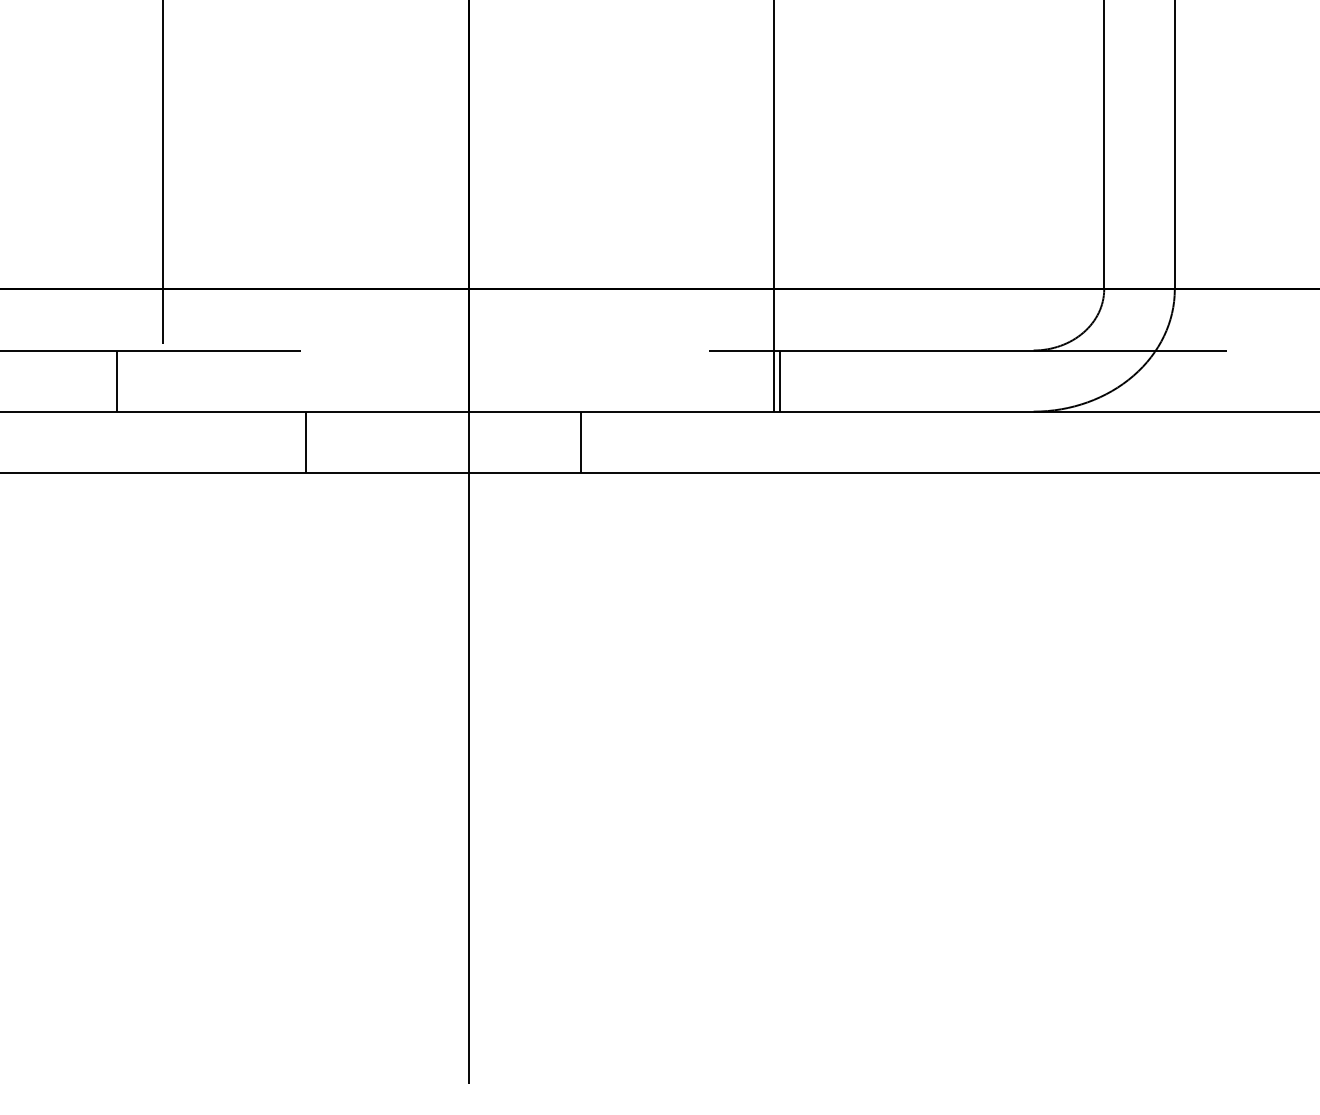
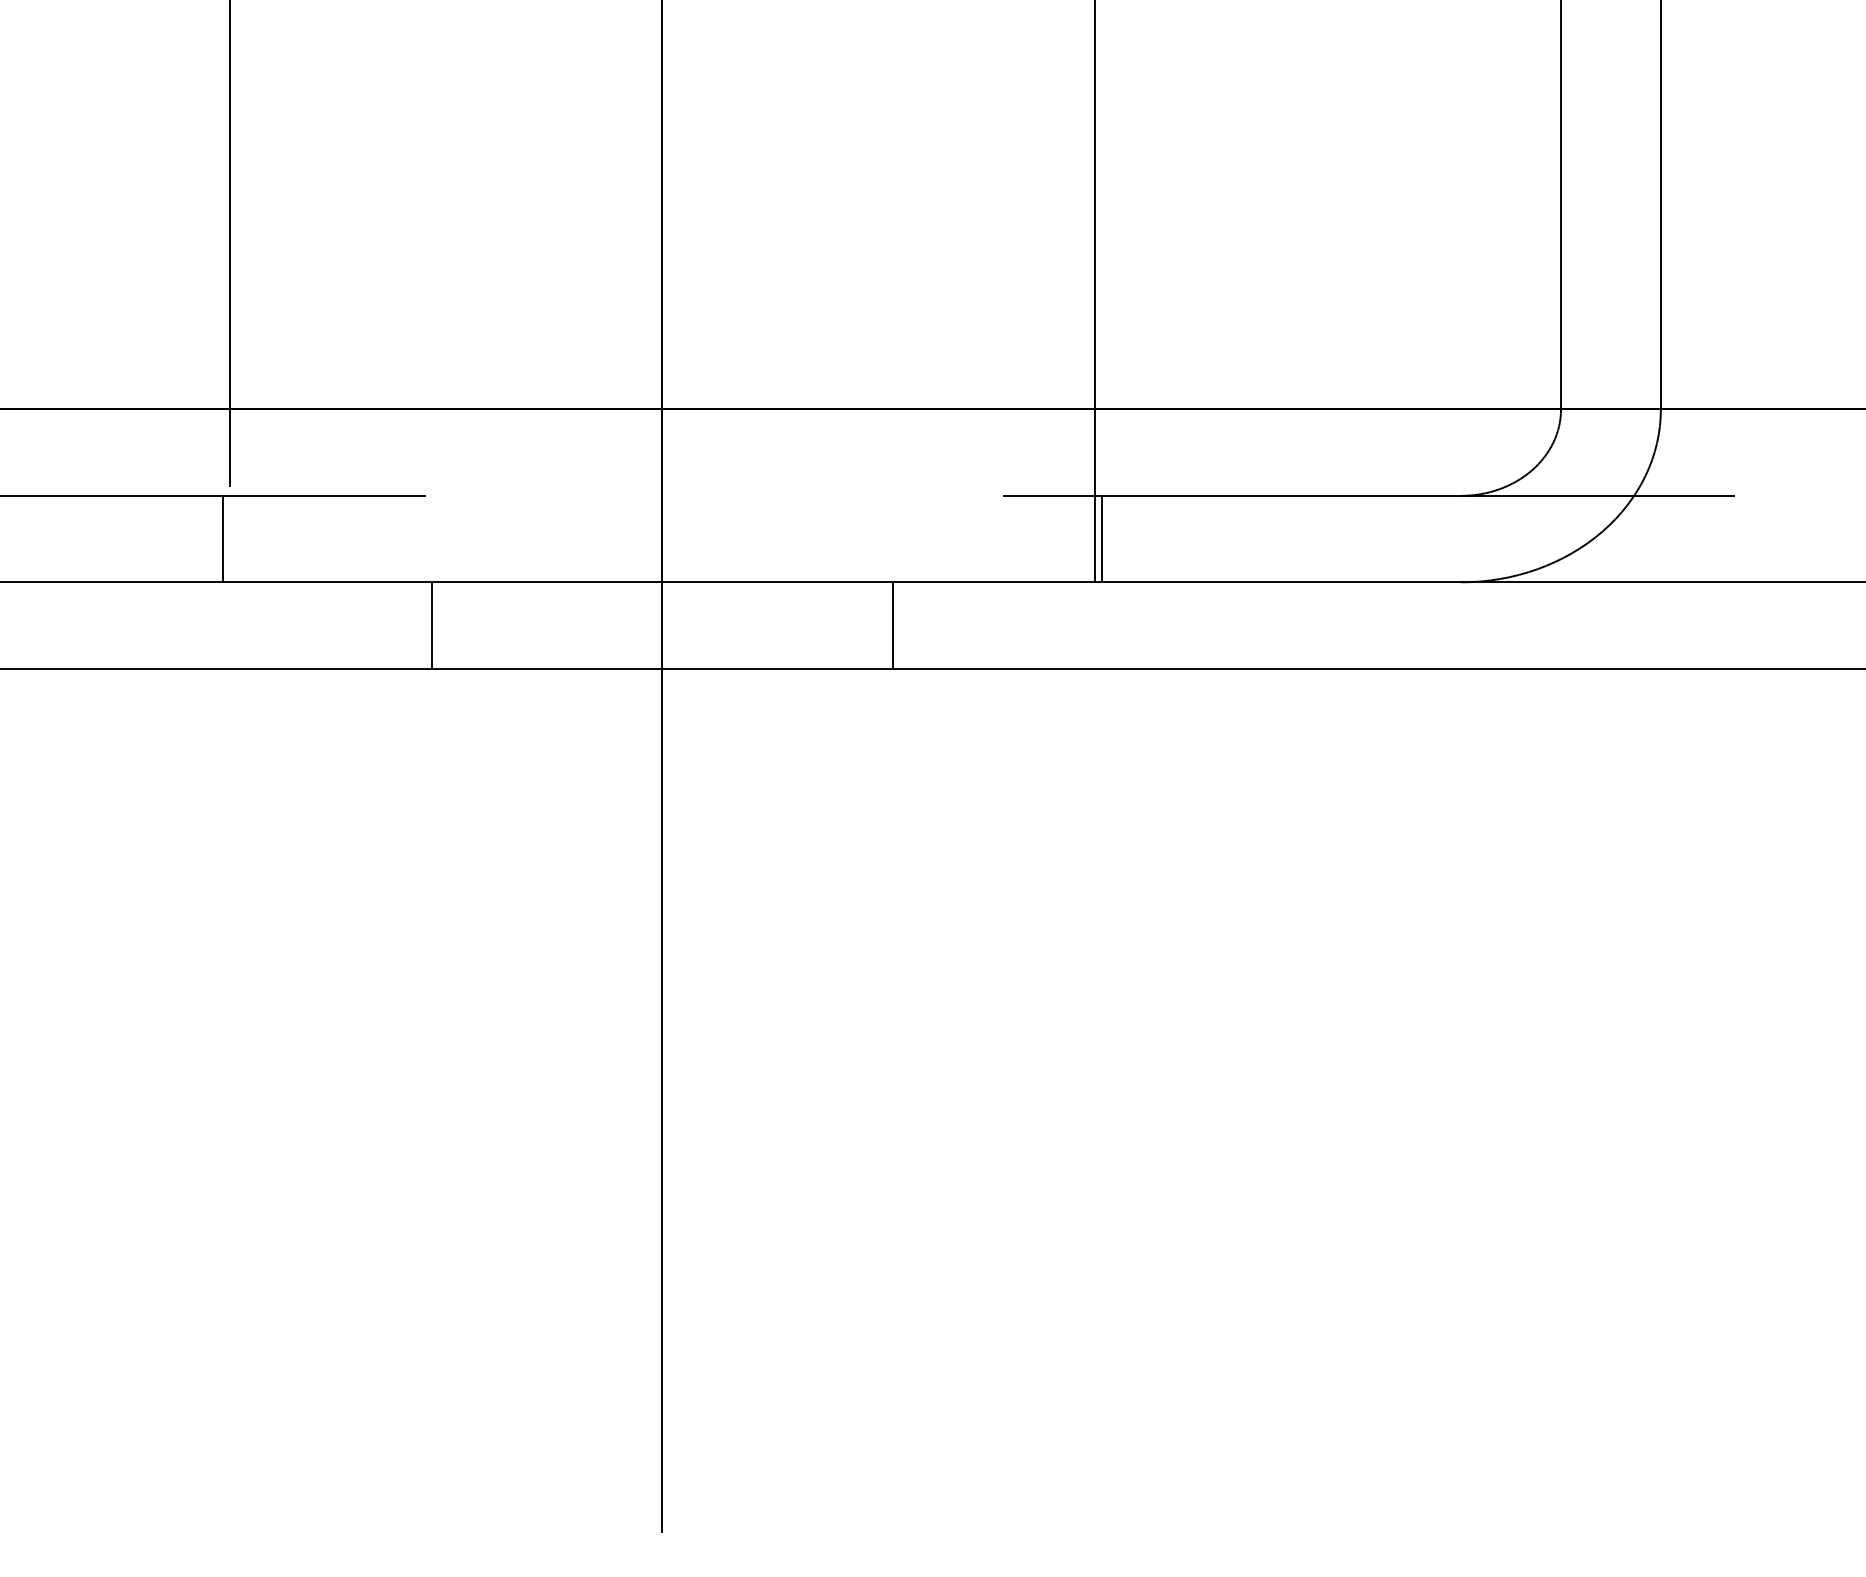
line: (117, 380) -> (222, 538), moved
line: (581, 442) -> (893, 625), moved

